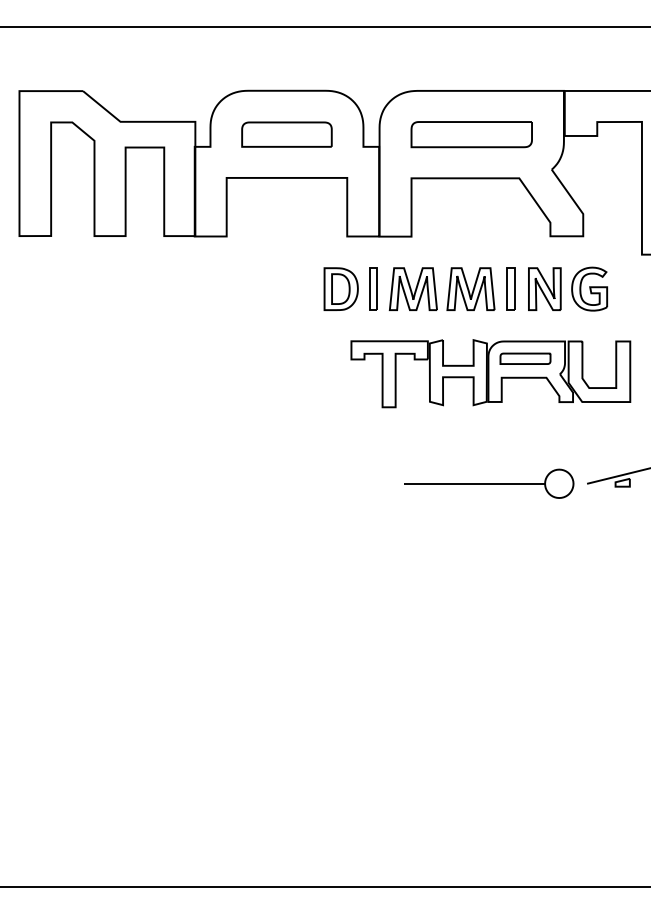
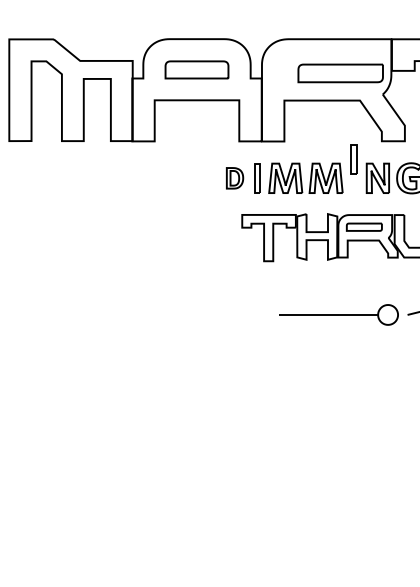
part: (471, 134) -> (340, 73), moved
part: (340, 288) -> (234, 177), size x0.7
part: (510, 288) -> (353, 158), moved

